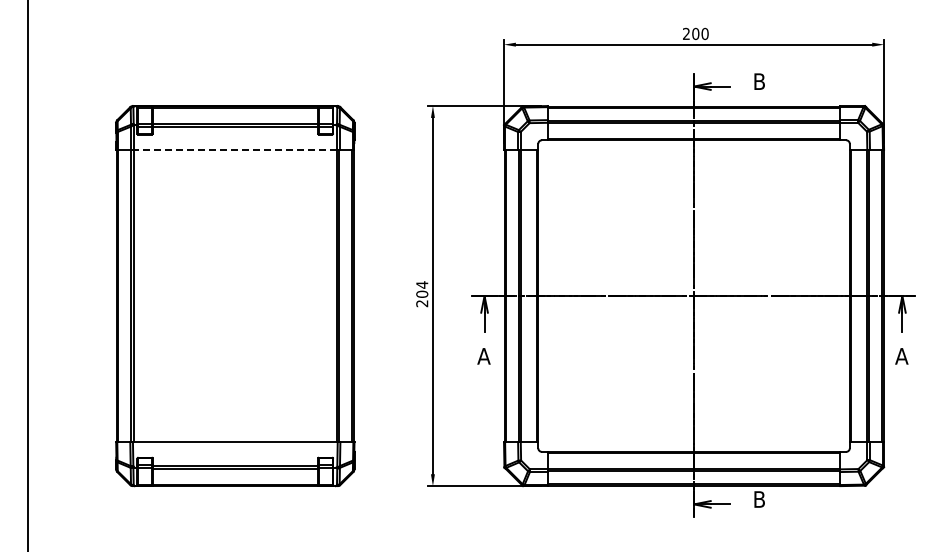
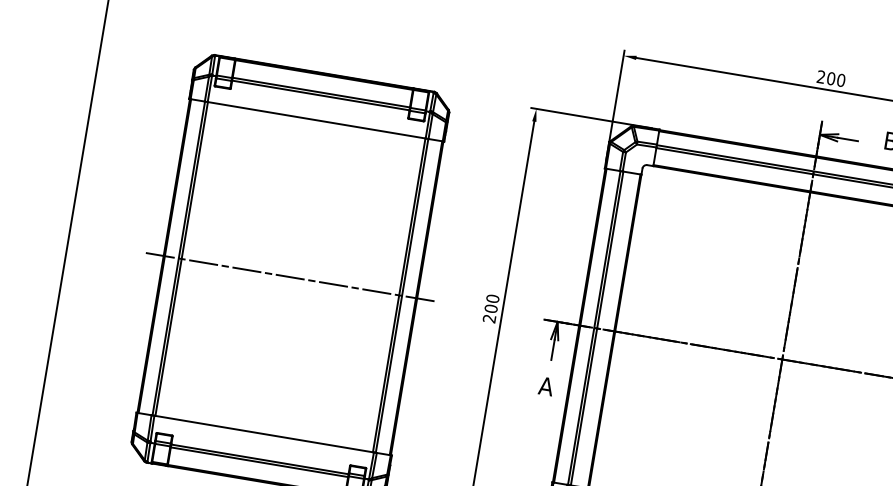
line: (235, 149) -> (316, 120), dashed -> solid
text: (422, 284) -> (493, 298), 204 -> 200
line: (235, 296) -> (290, 277), added

